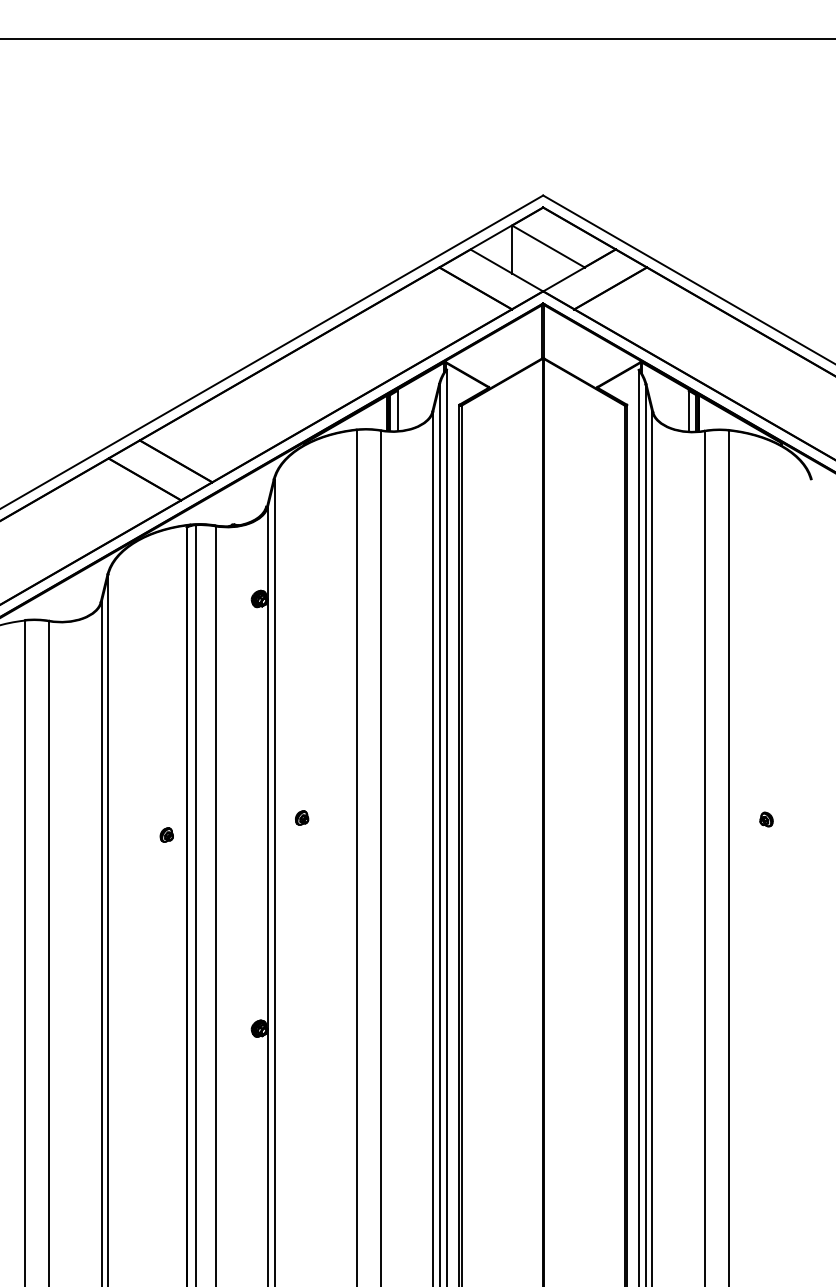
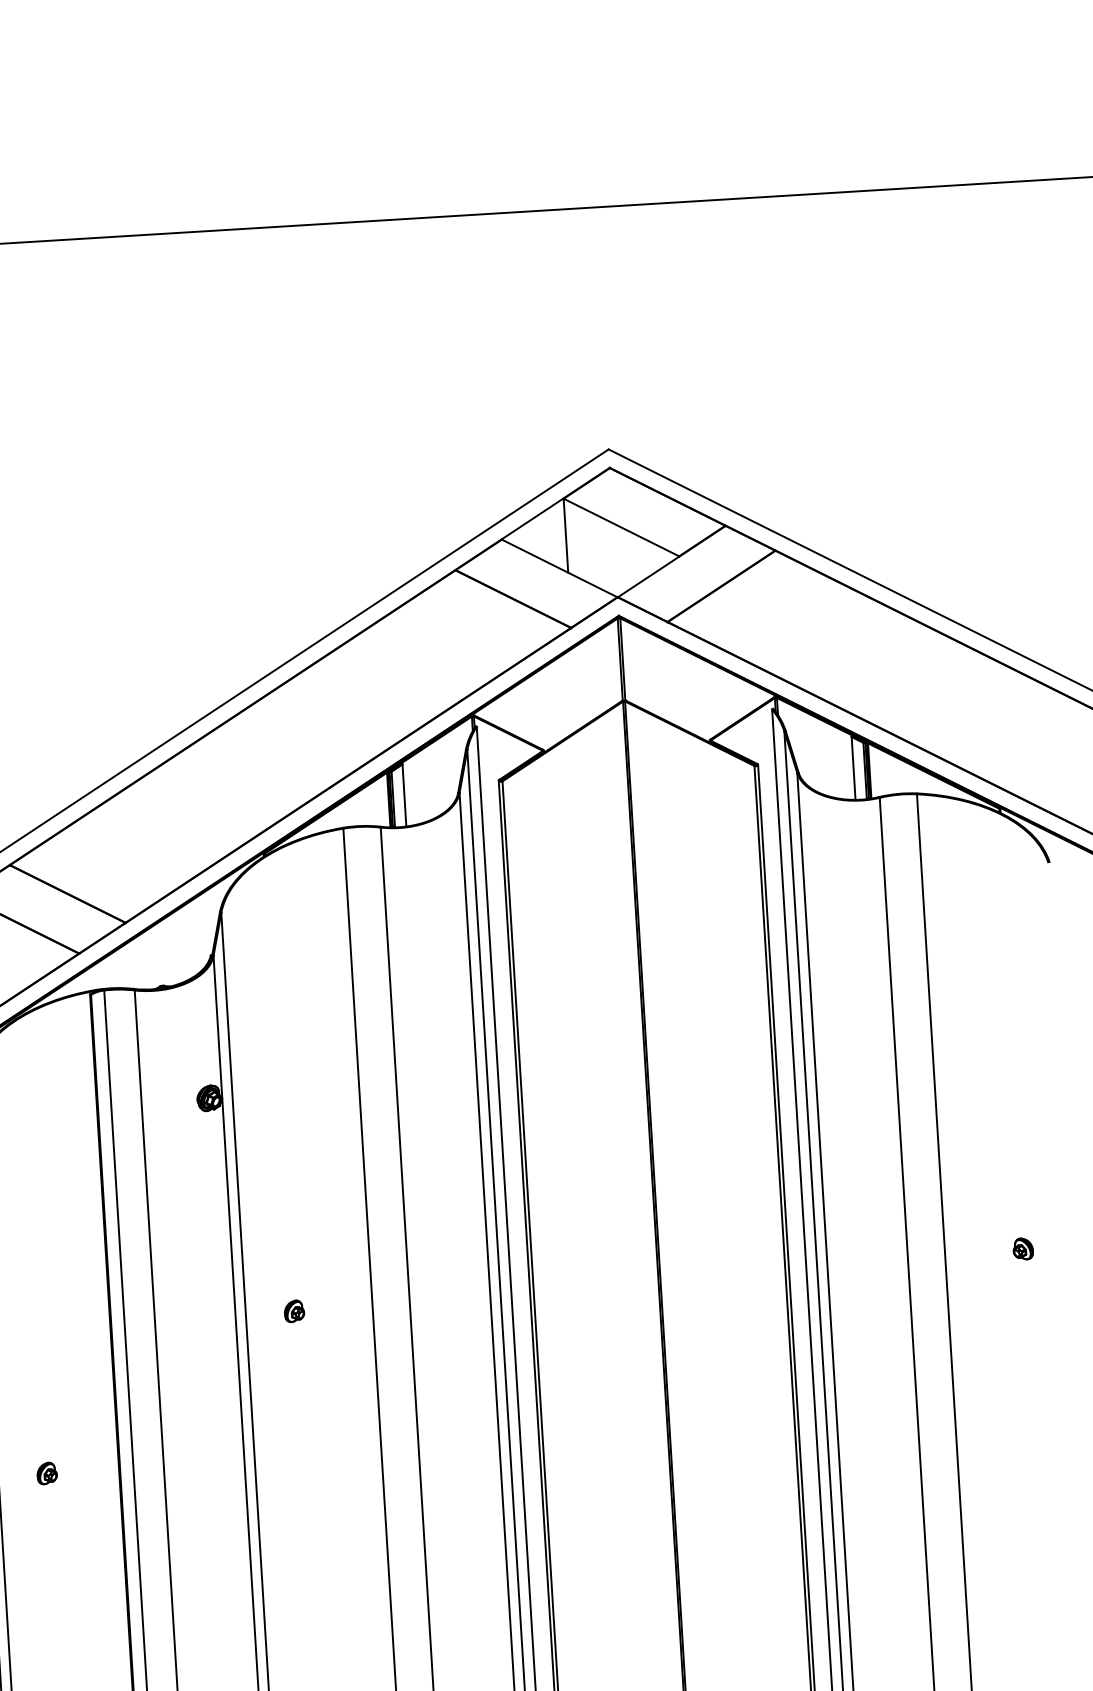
part: (302, 817) -> (295, 1310), moved
part: (766, 819) -> (1023, 1248), moved
part: (166, 834) -> (46, 1472), moved

